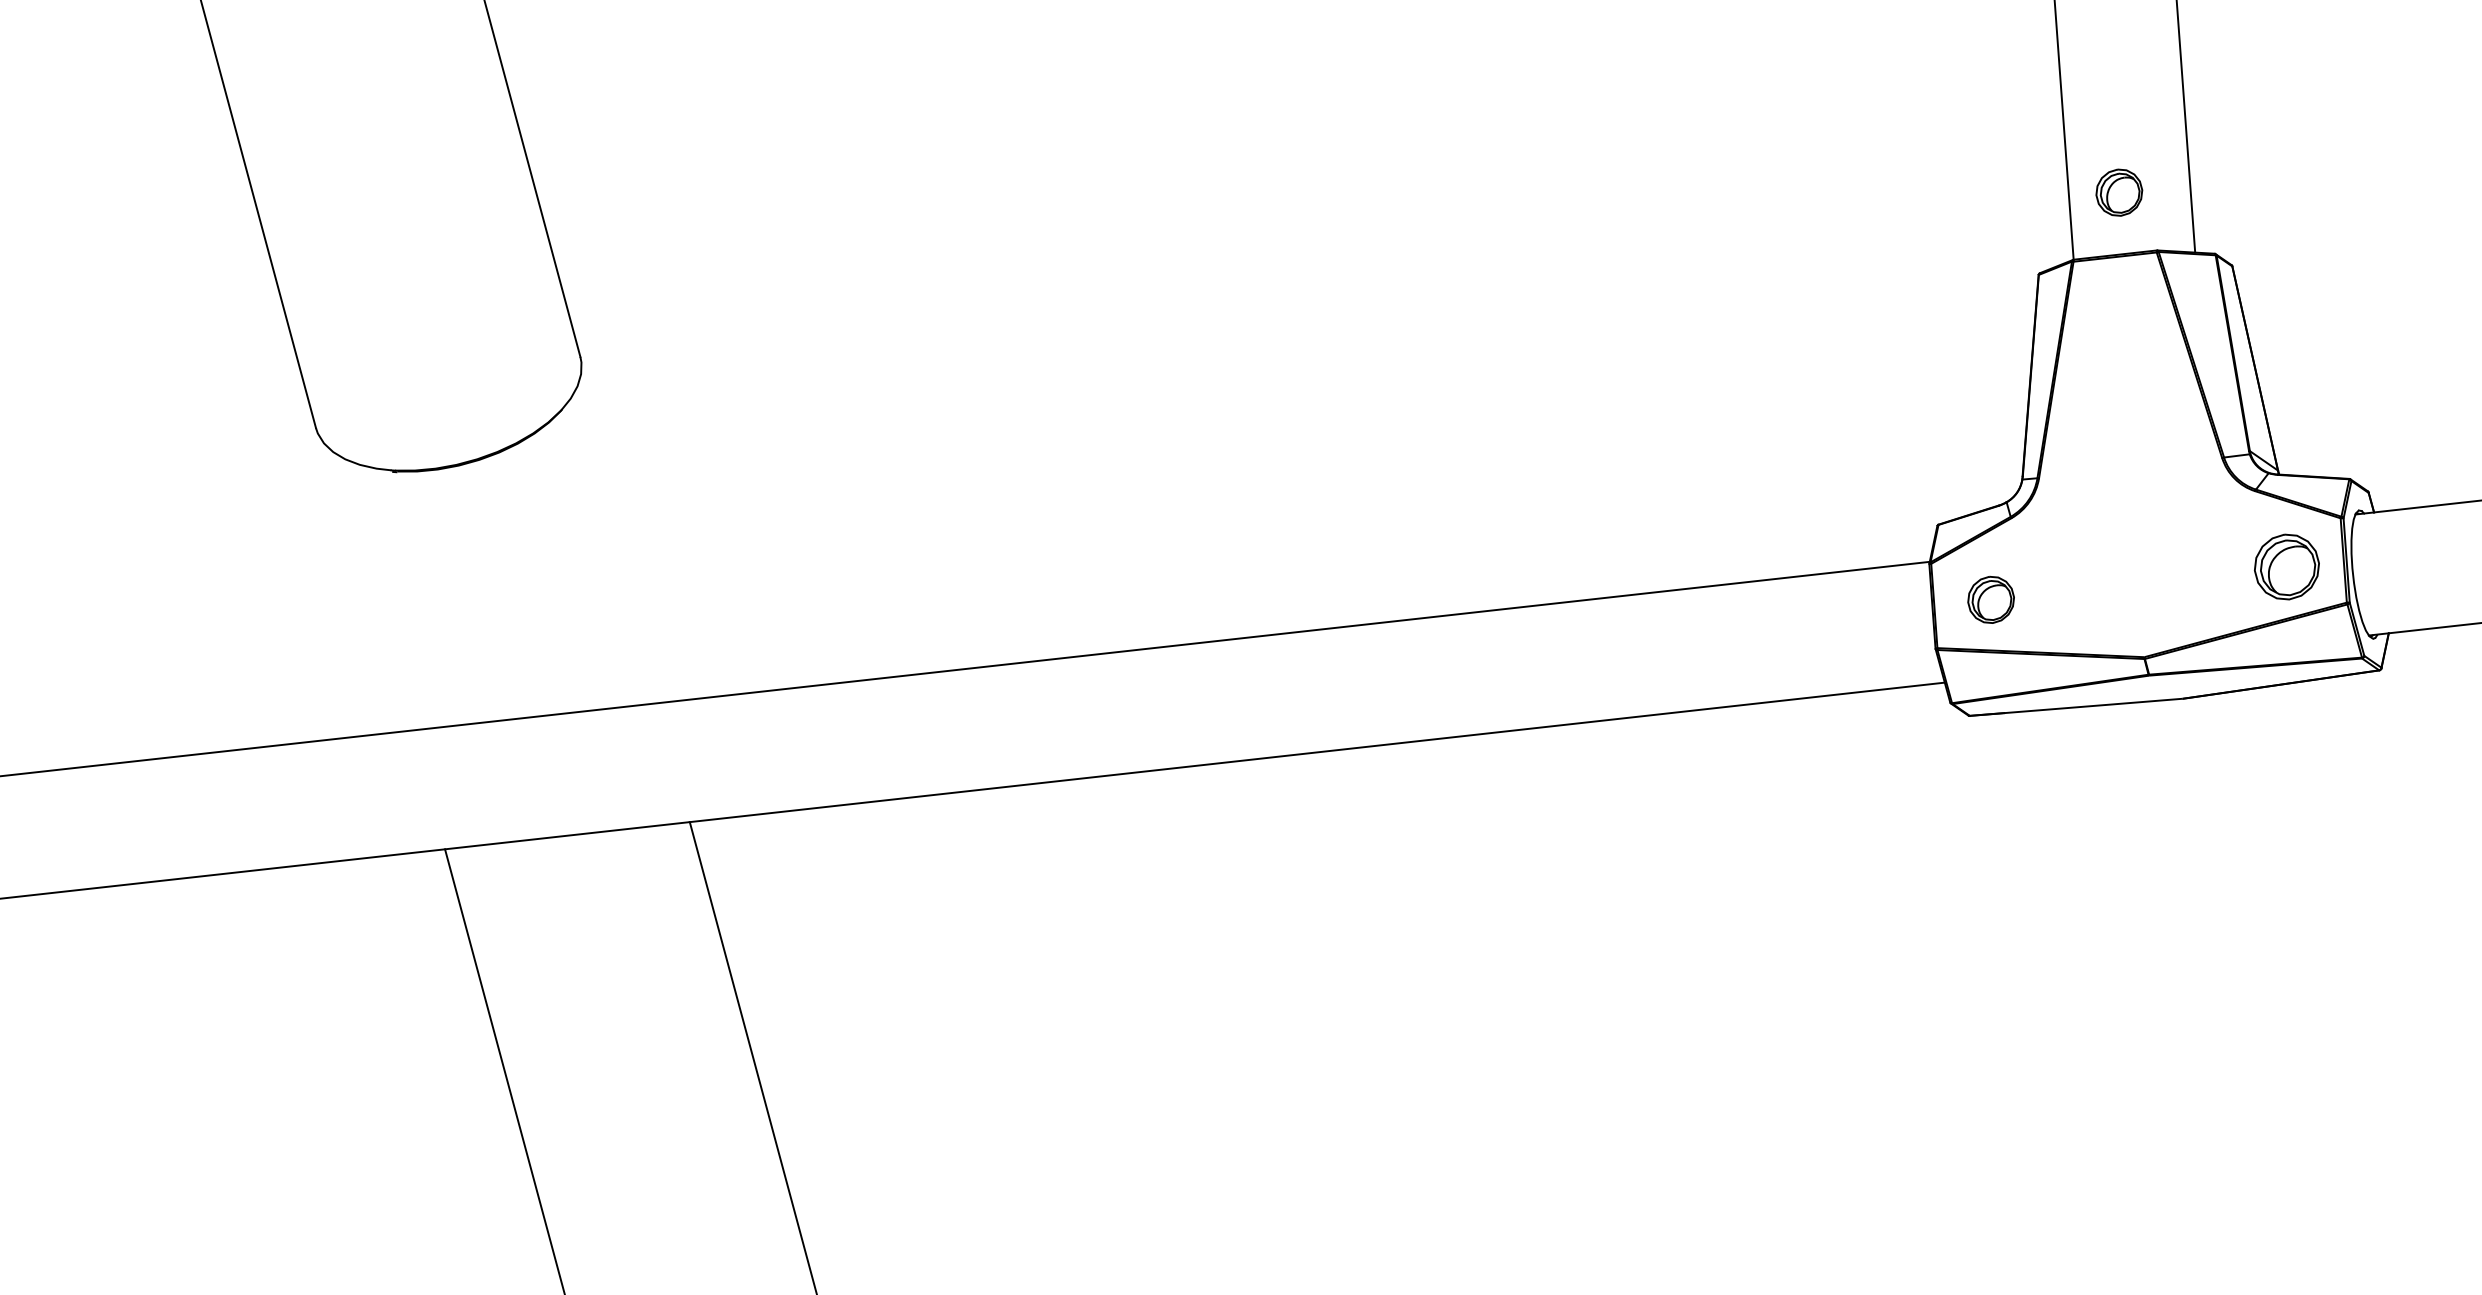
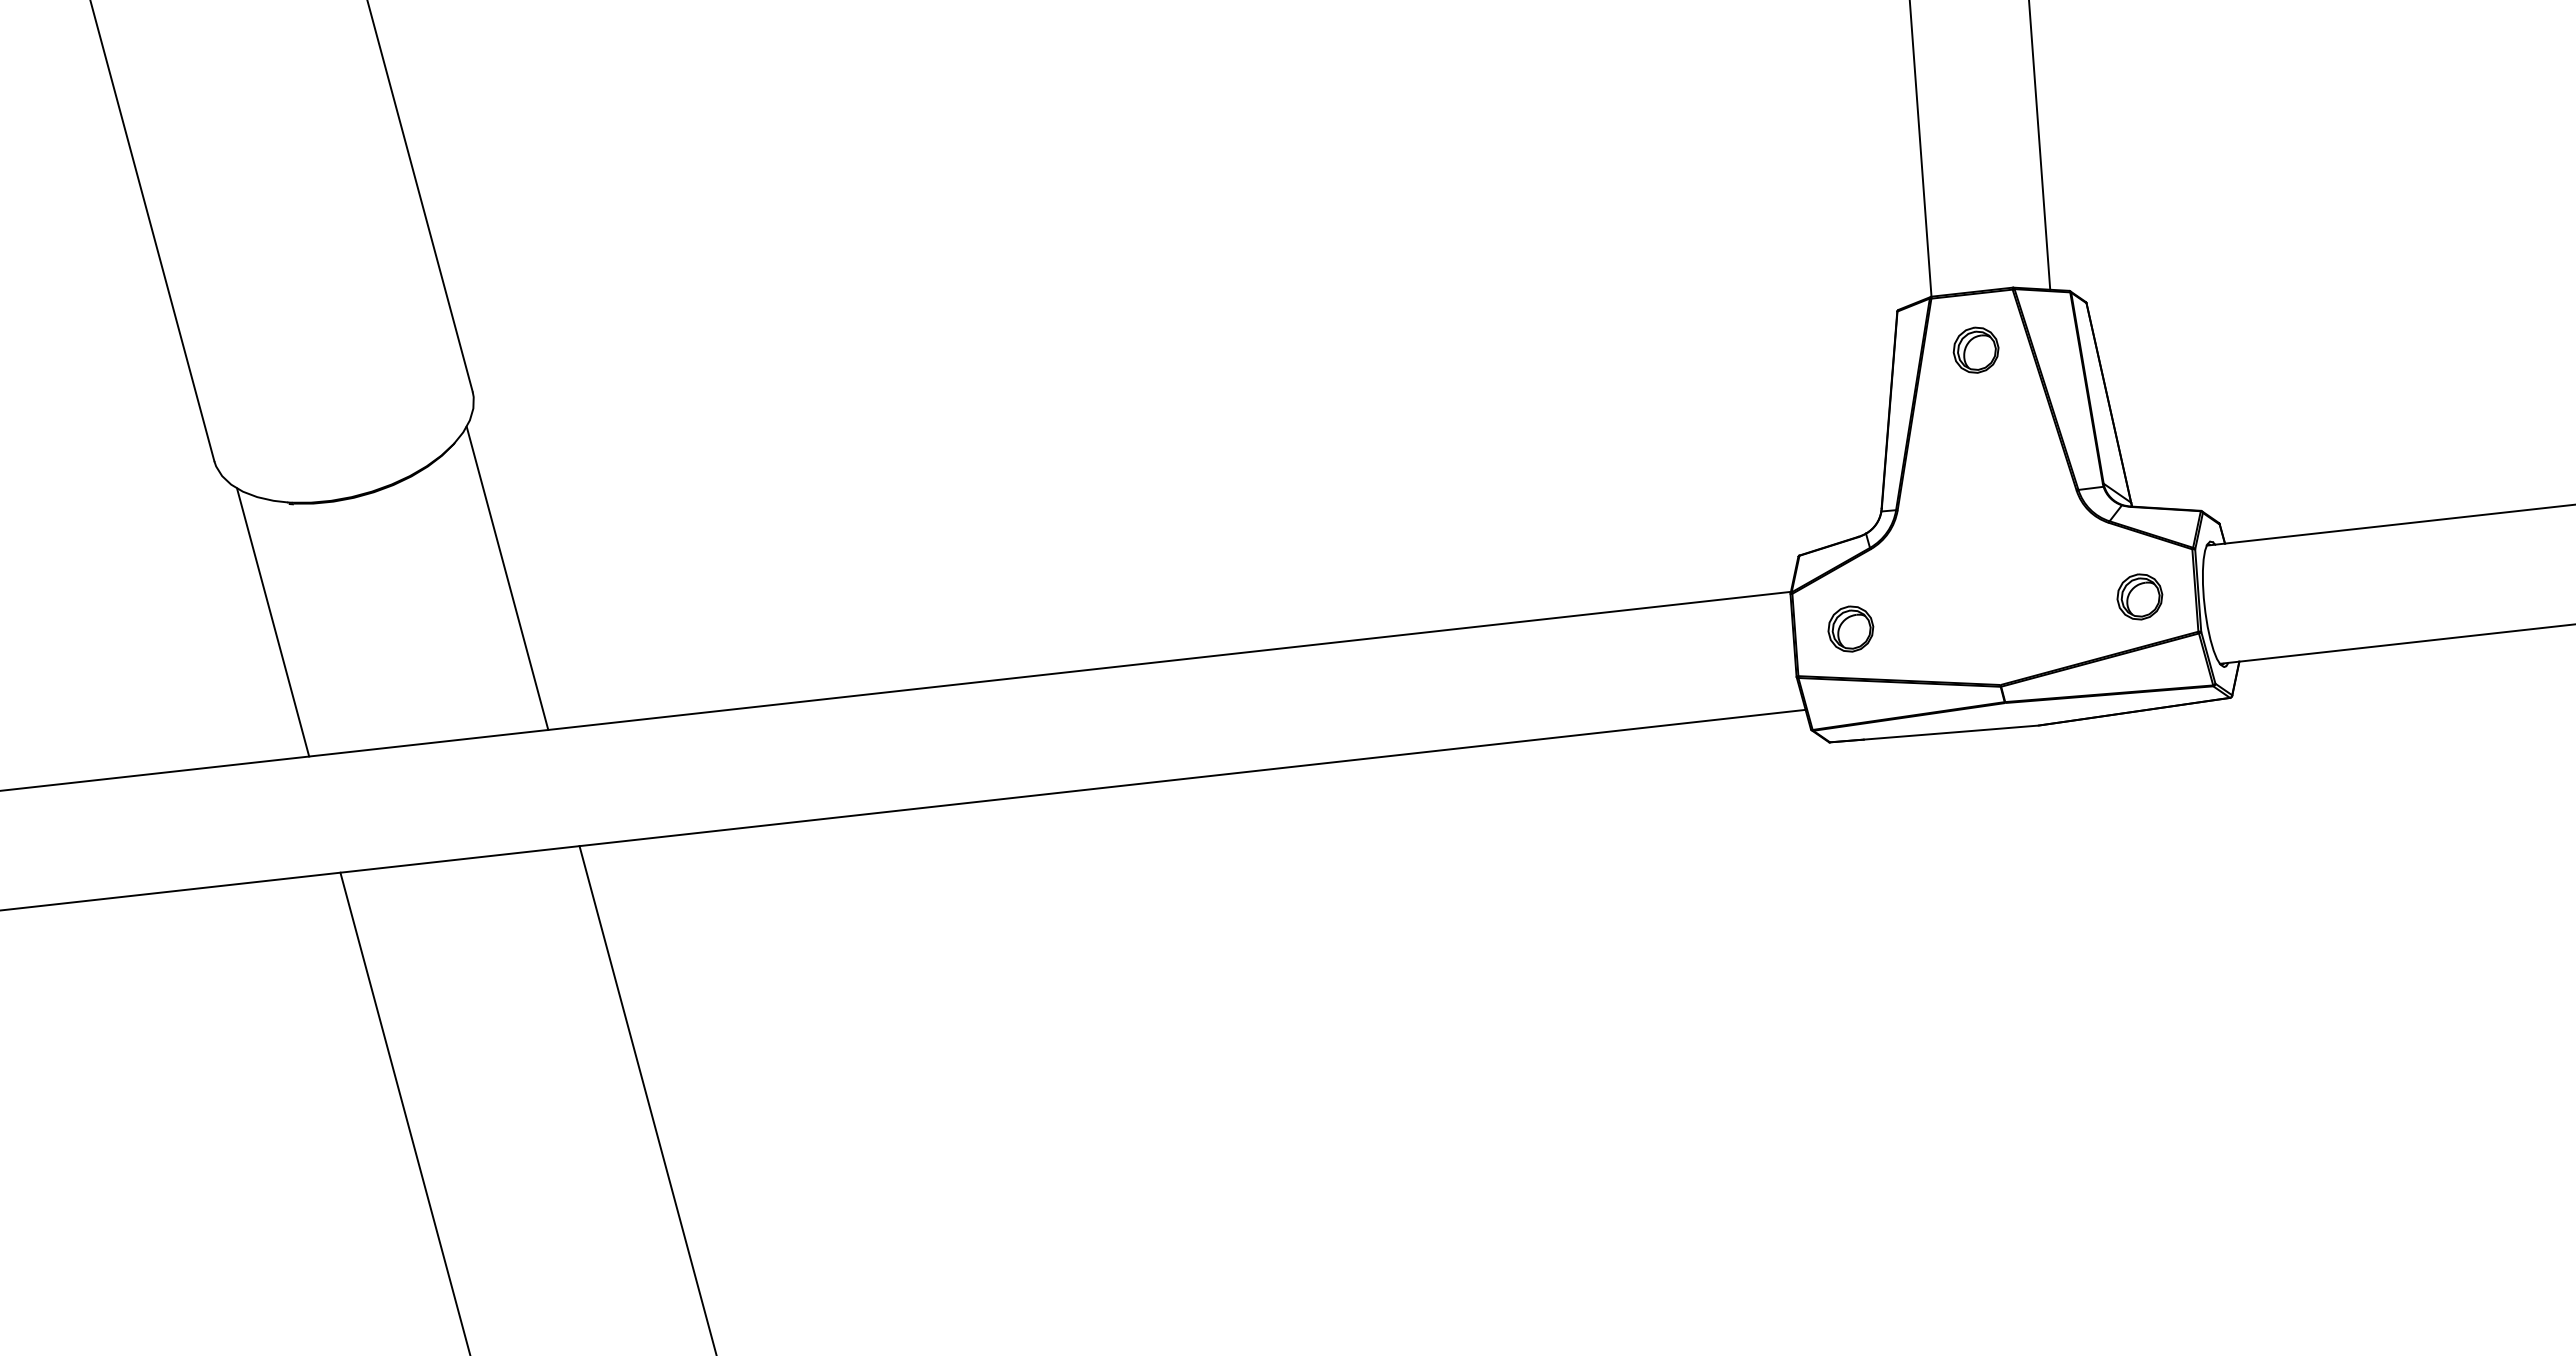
part: (2118, 191) -> (1975, 349), moved
line: (616, 547) -> (507, 577), added
part: (2286, 566) -> (2139, 596), size x0.71
line: (376, 593) -> (273, 622), added

